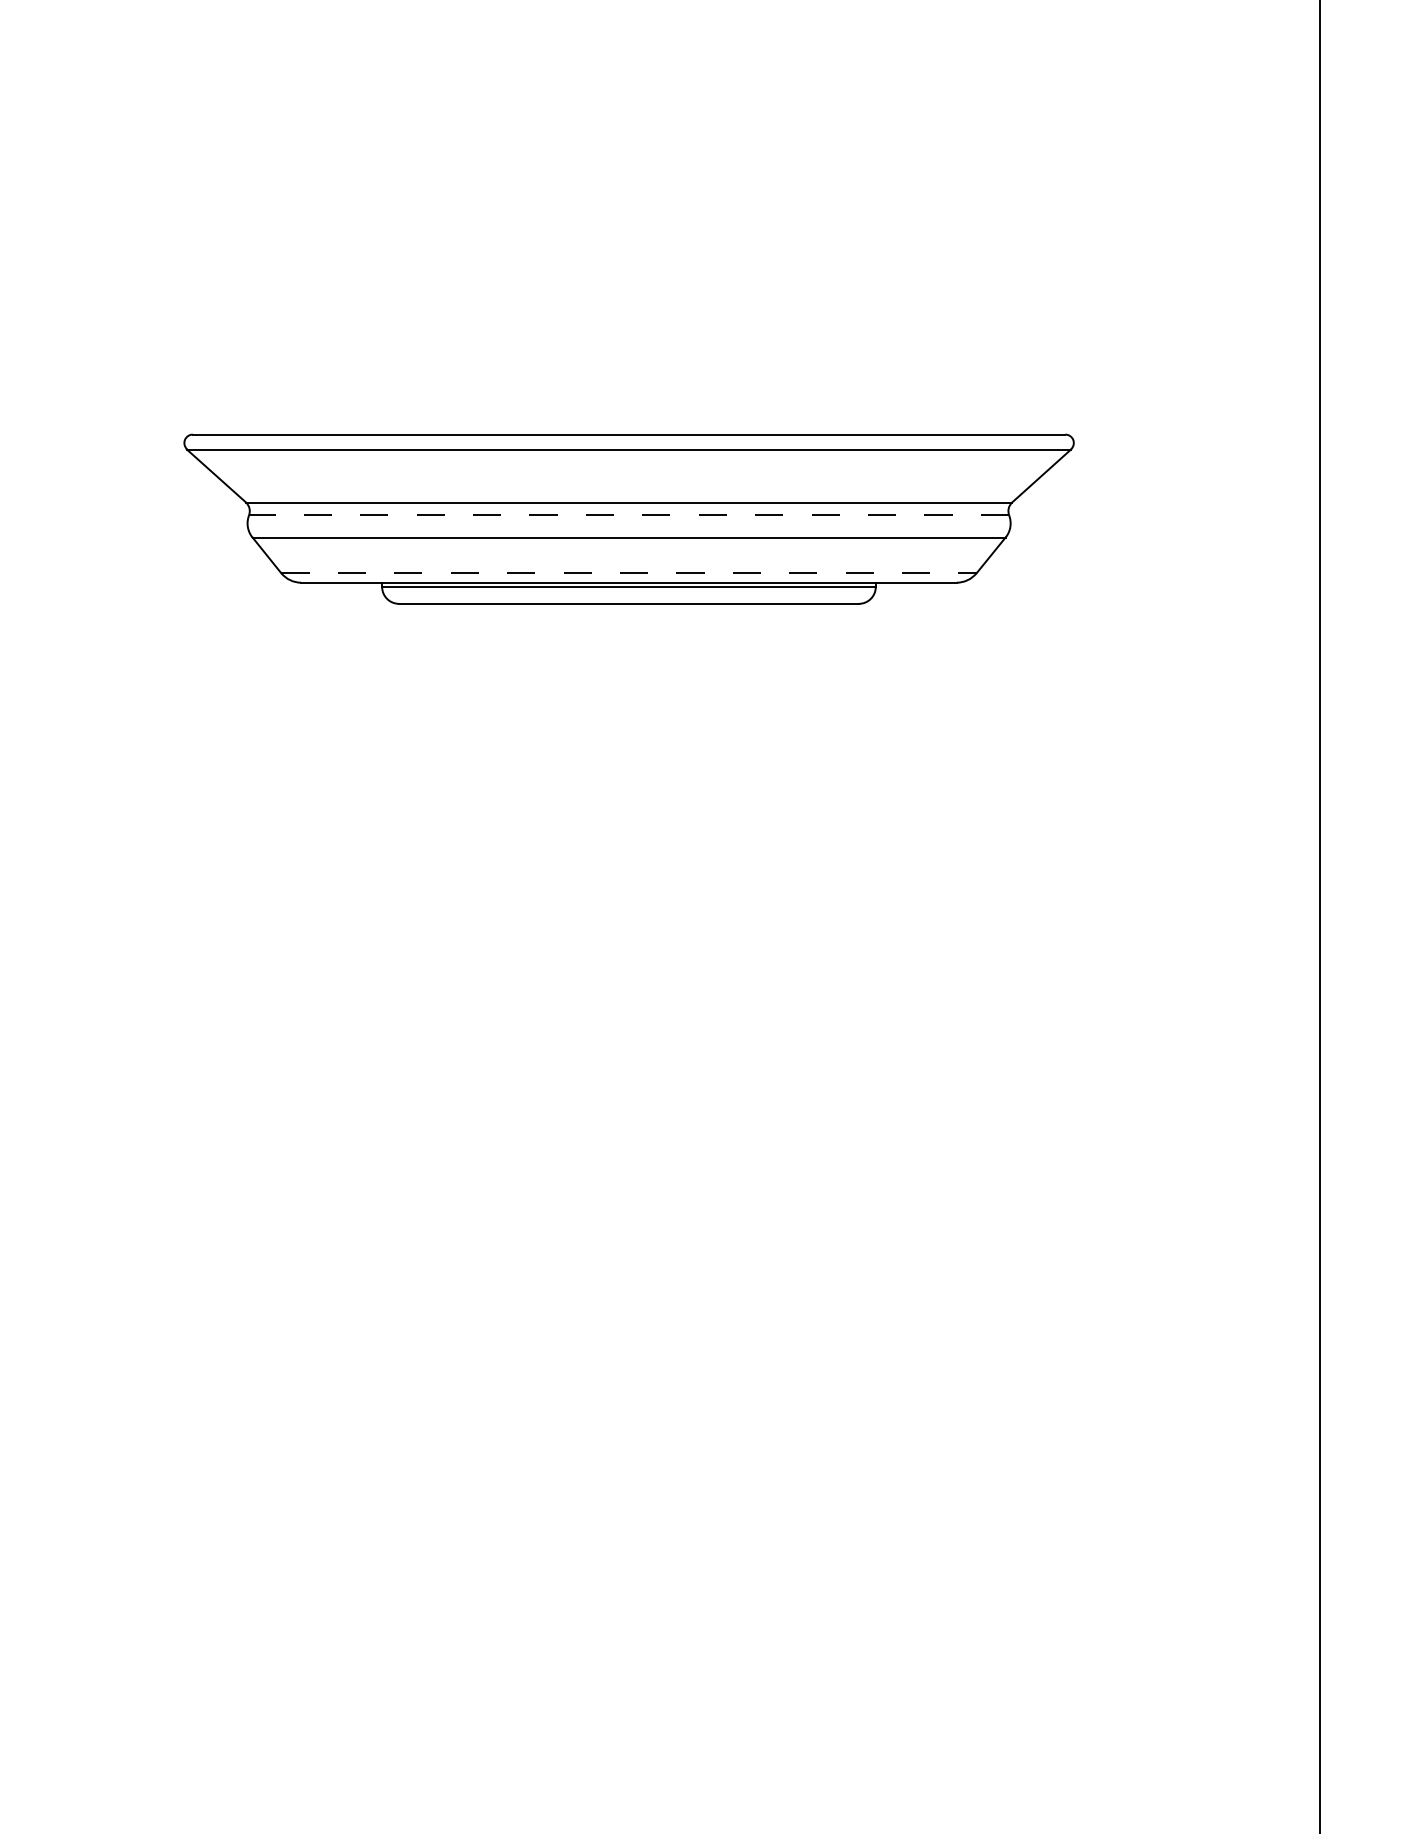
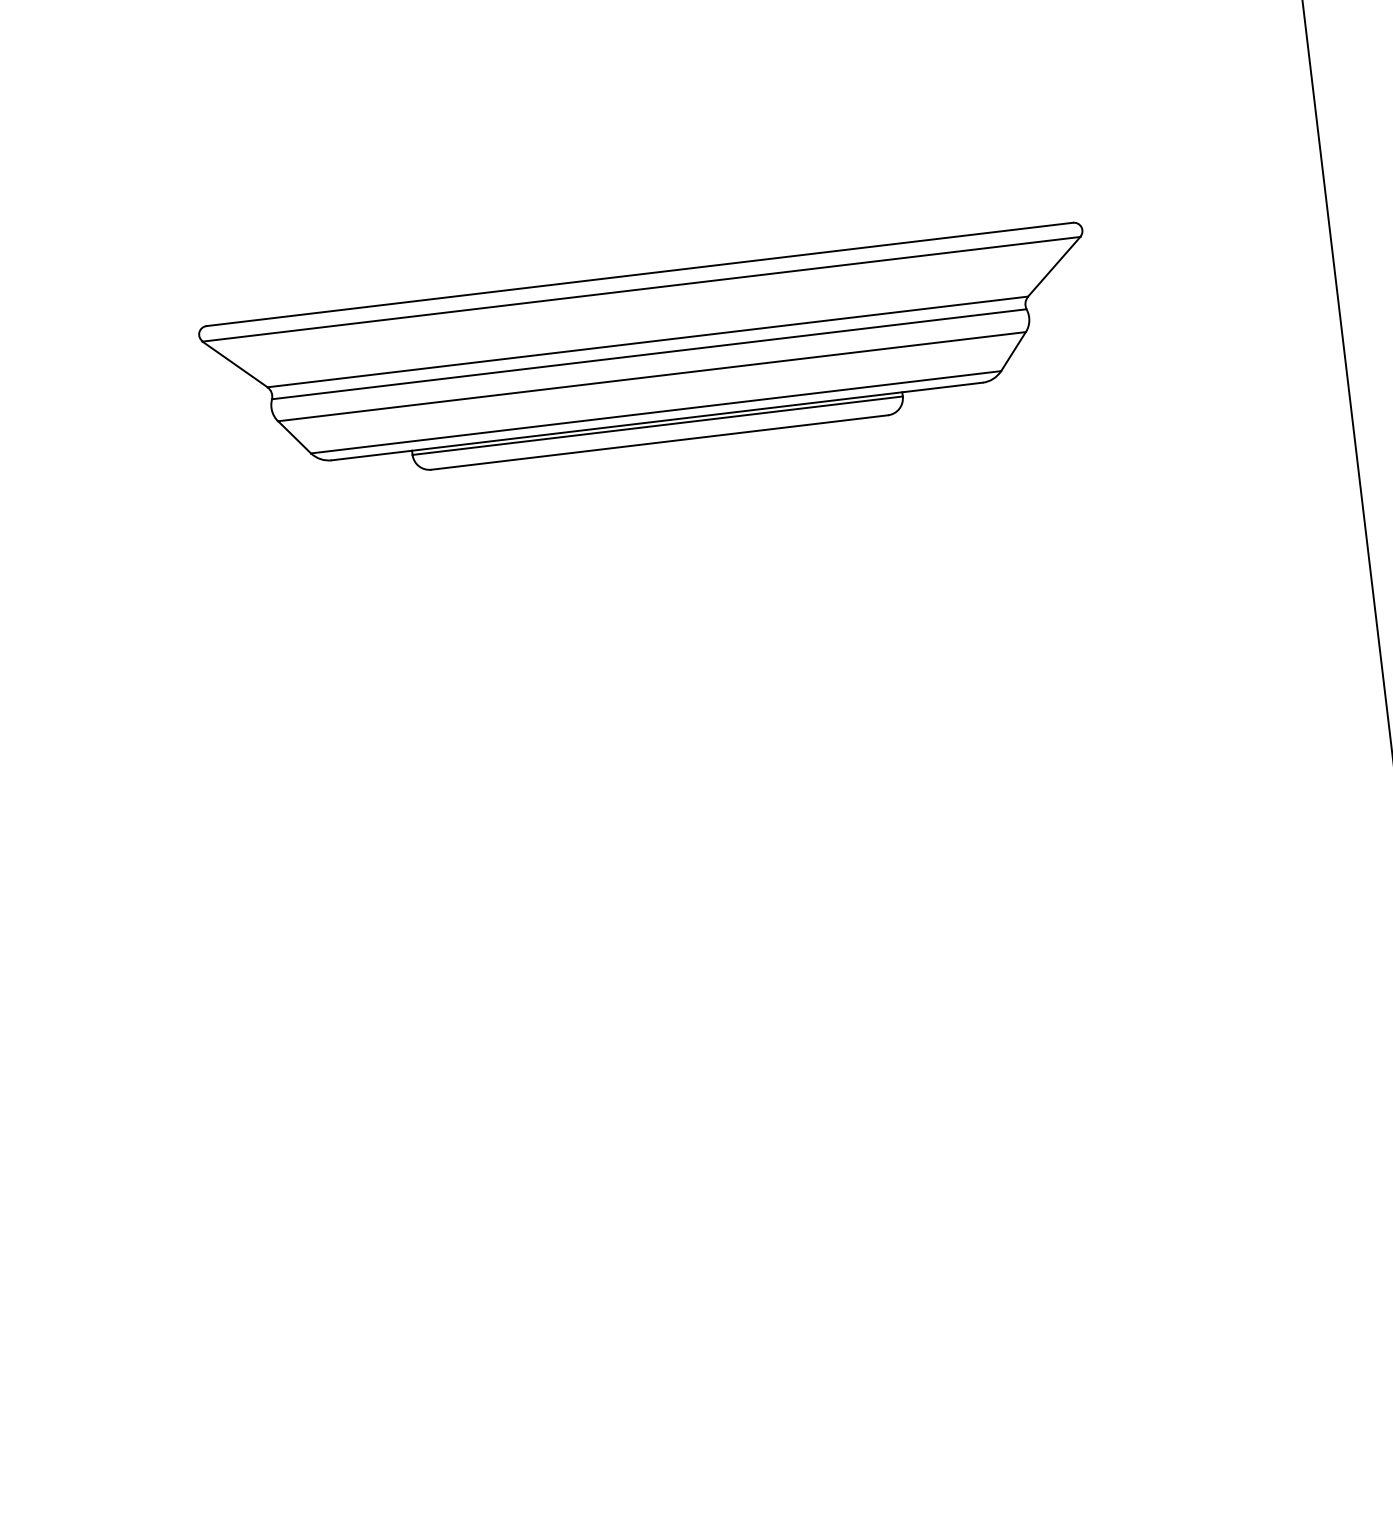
line: (628, 515) -> (648, 354), dashed -> solid
line: (628, 573) -> (655, 412), dashed -> solid

